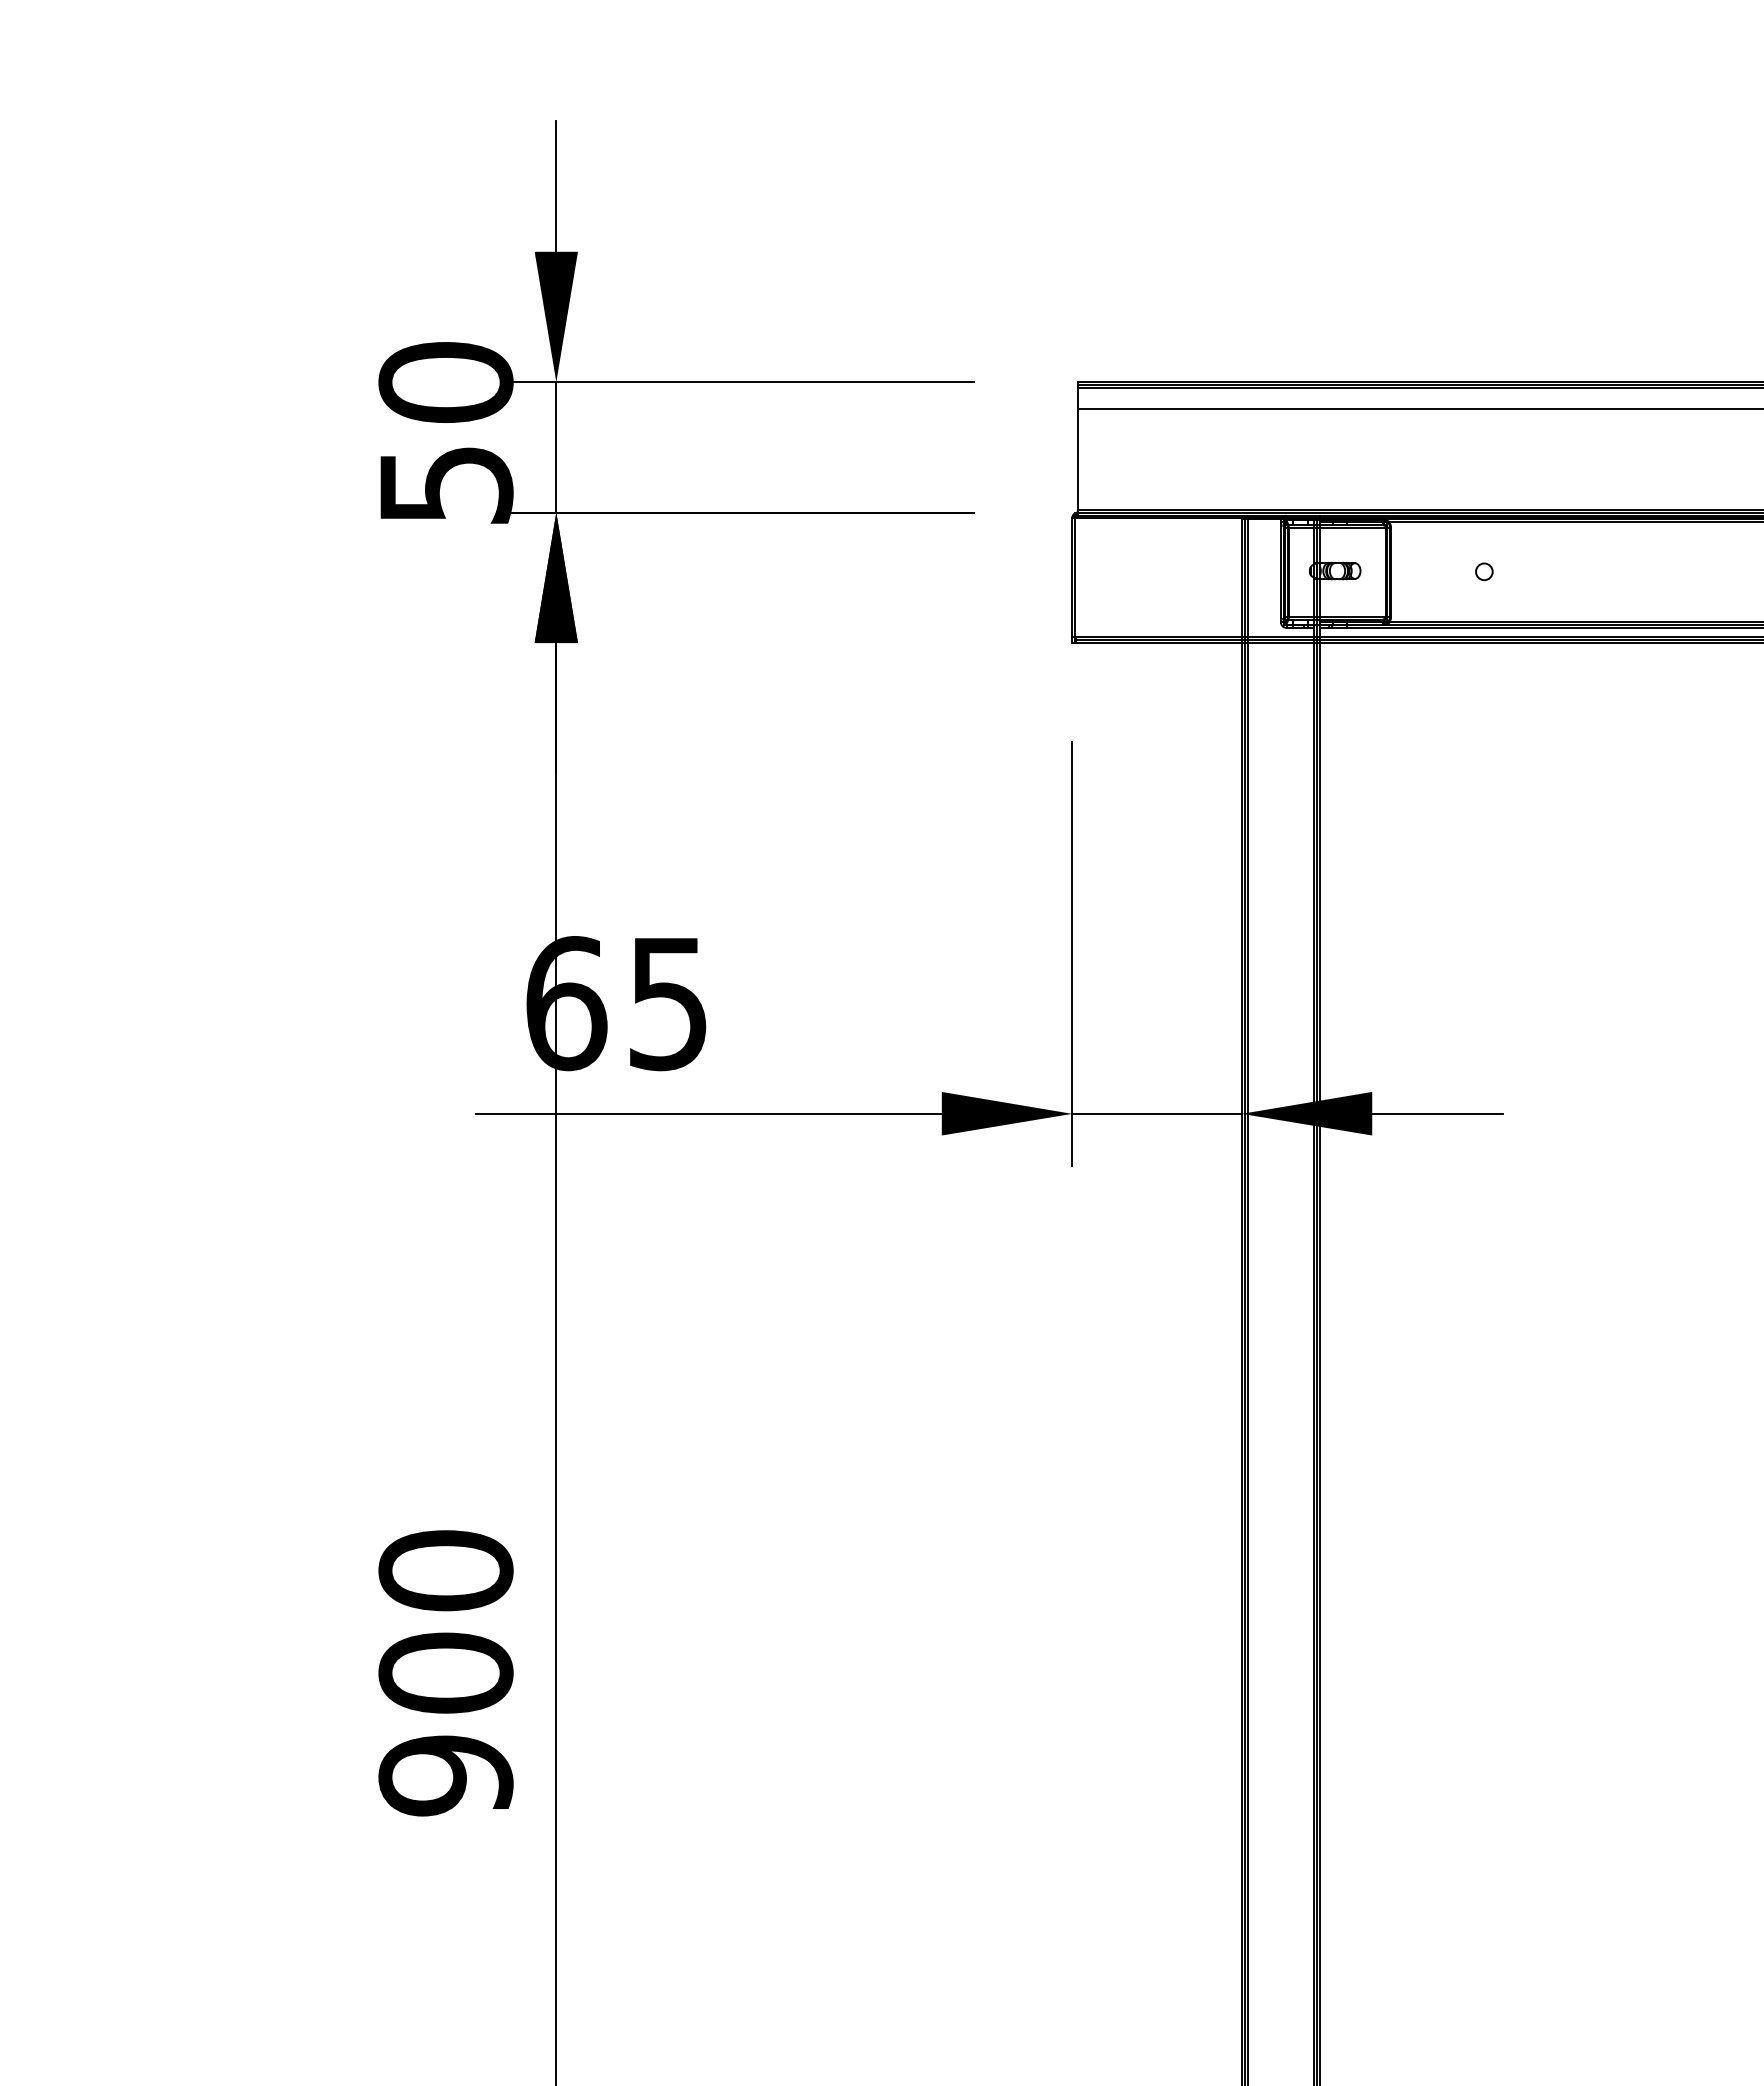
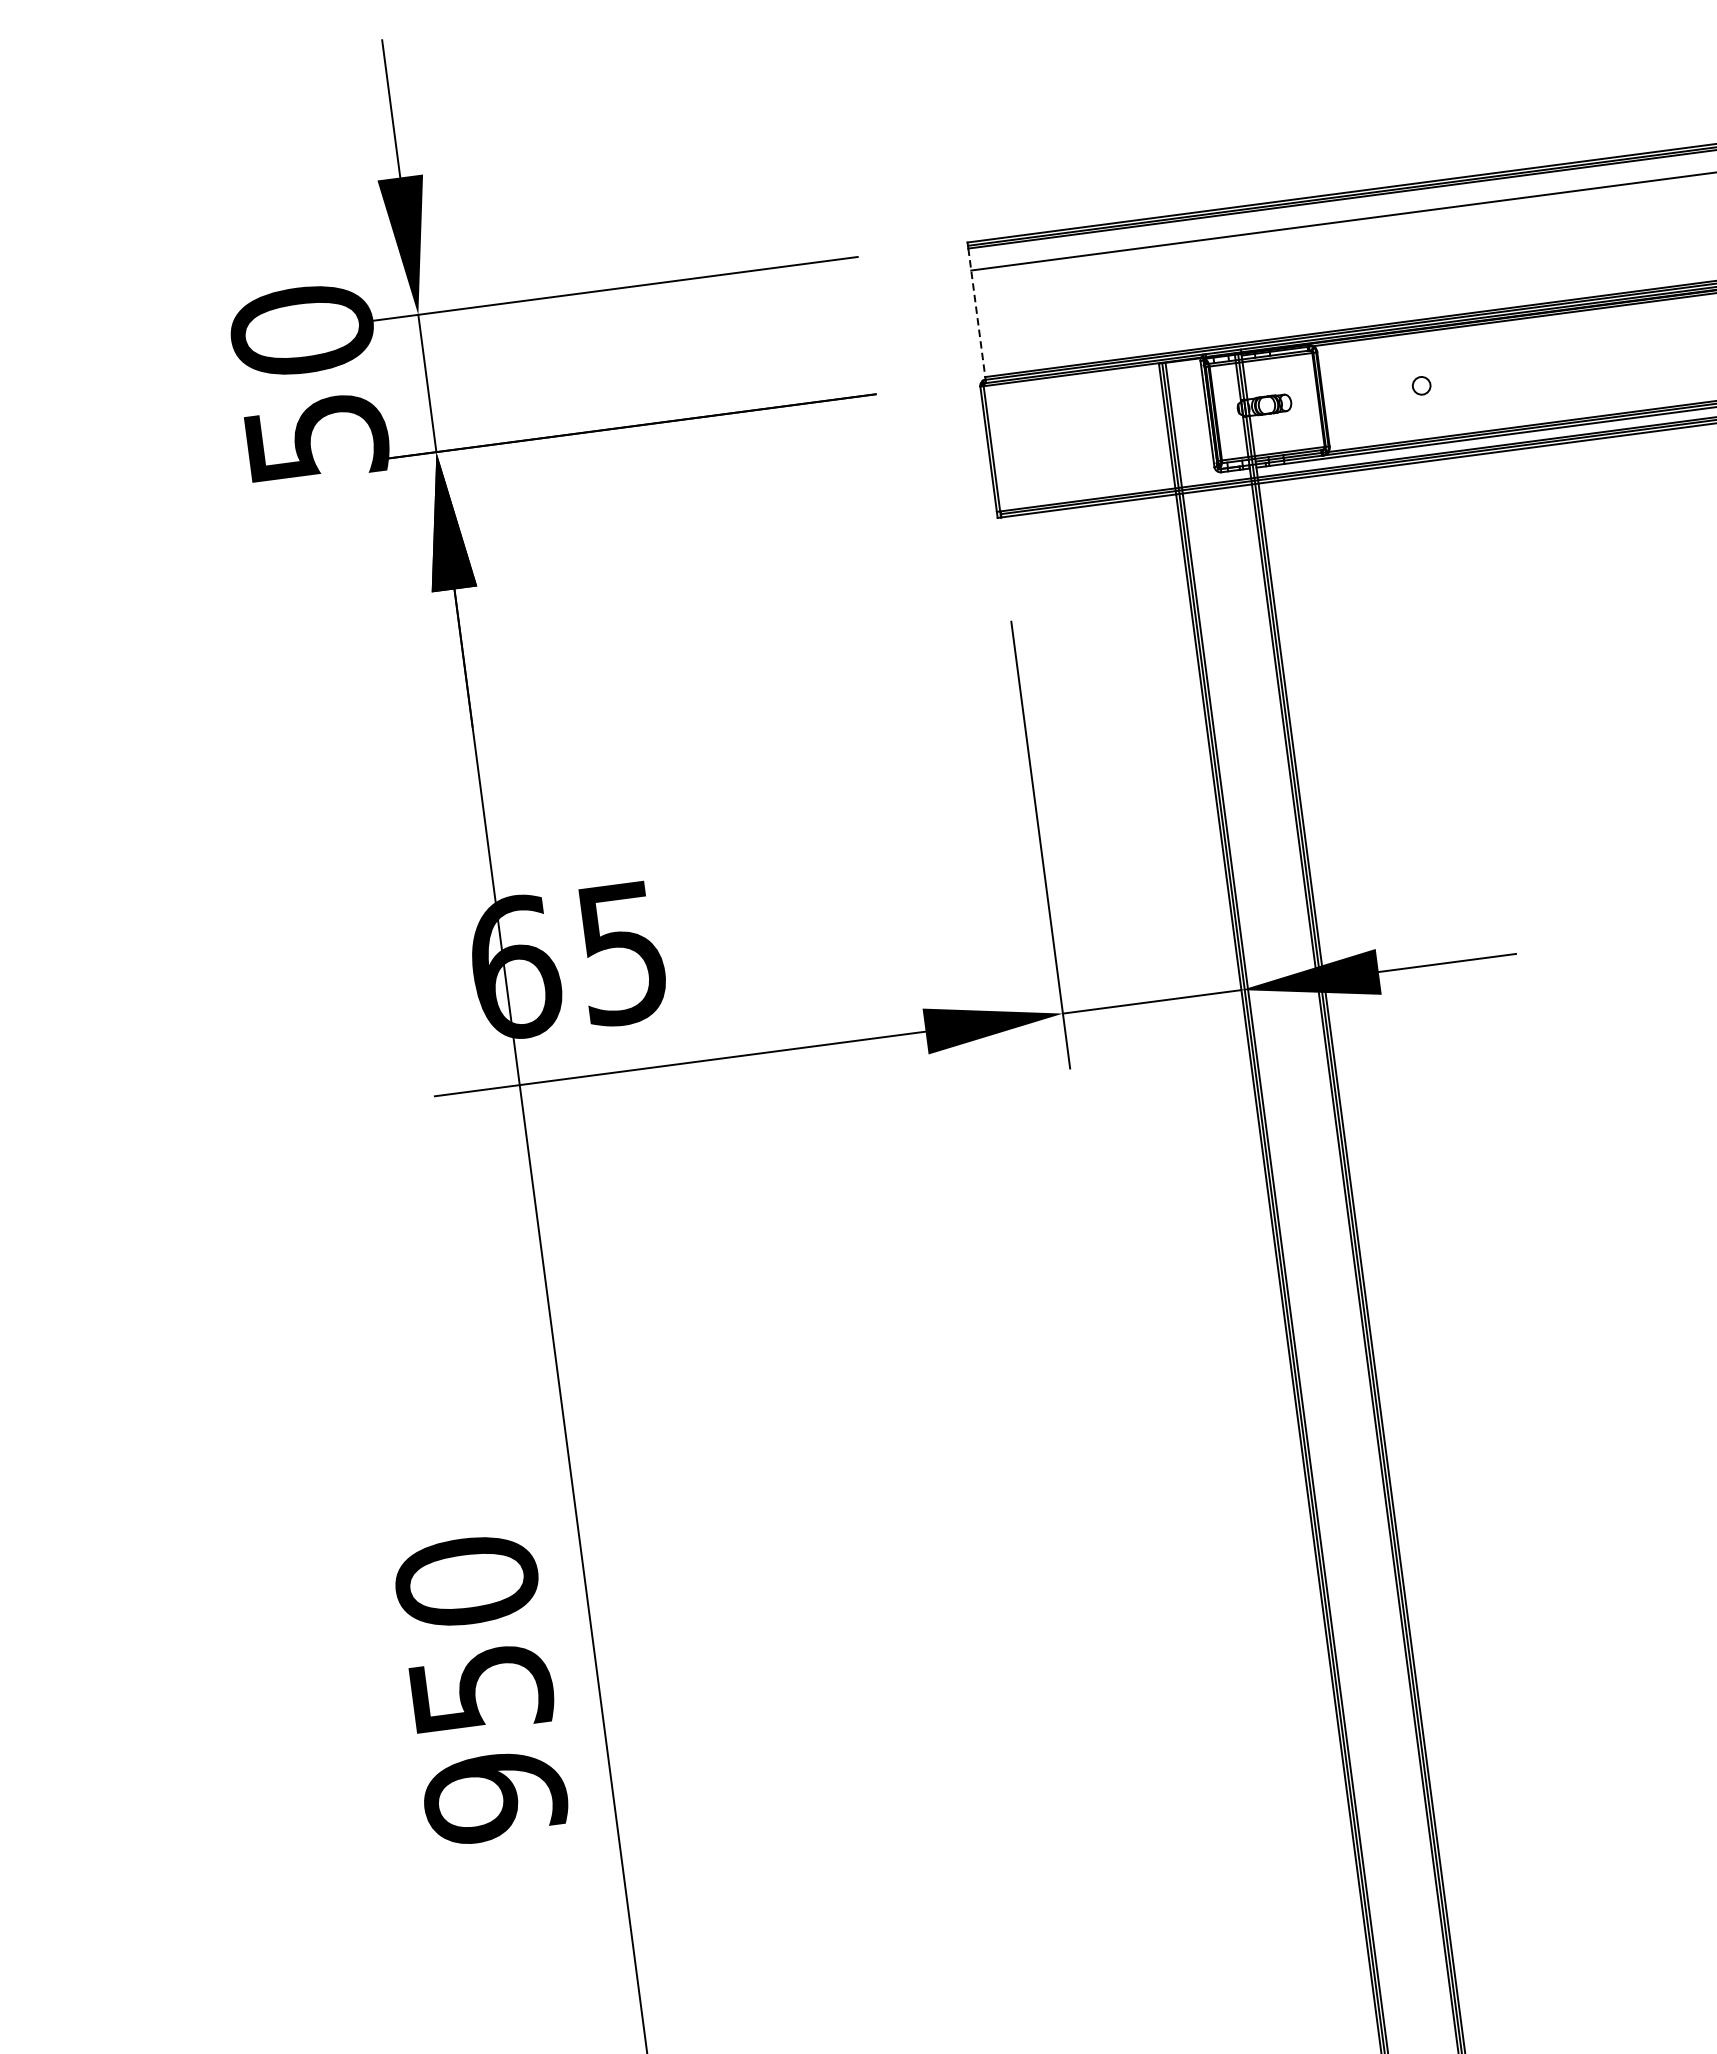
line: (1077, 449) -> (976, 313), solid -> dashed
text: (445, 1672) -> (480, 1688), 900 -> 950

